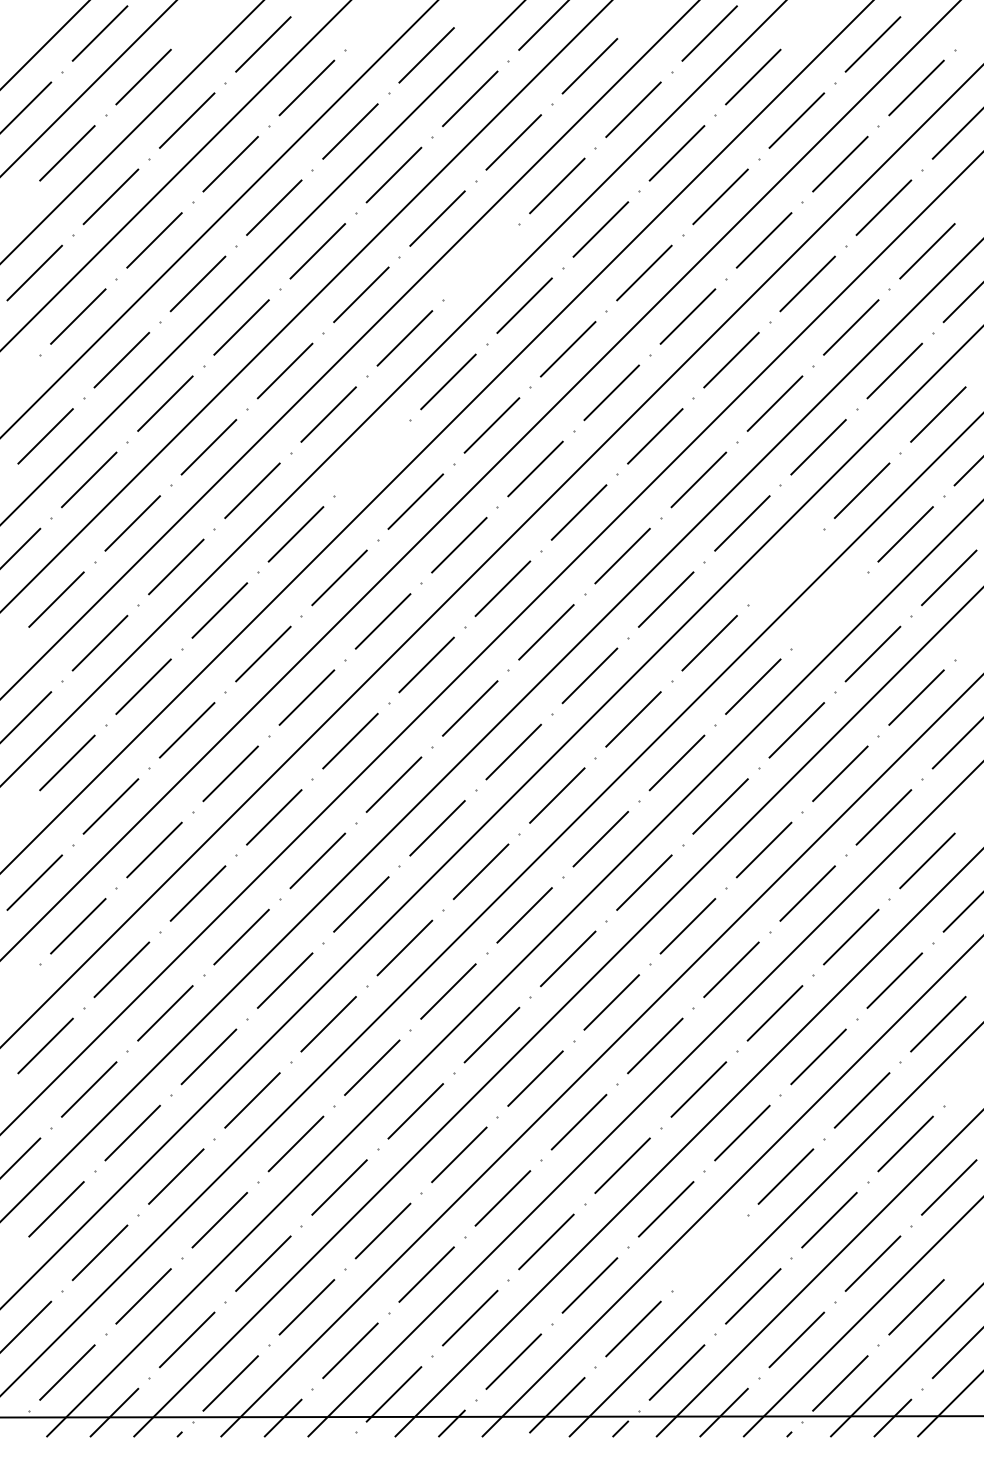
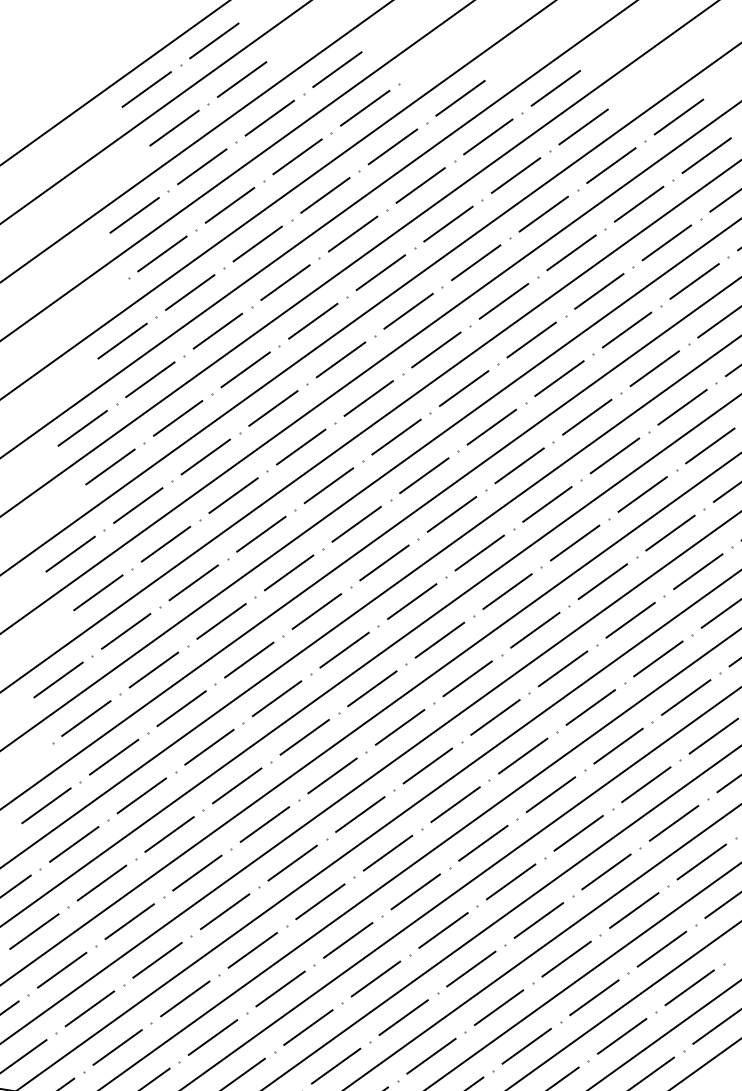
line: (480, 261) -> (475, 262), added
line: (372, 457) -> (369, 398), added
line: (785, 566) -> (670, 532), added
line: (829, 610) -> (698, 571), added
line: (709, 1252) -> (526, 1046), added

